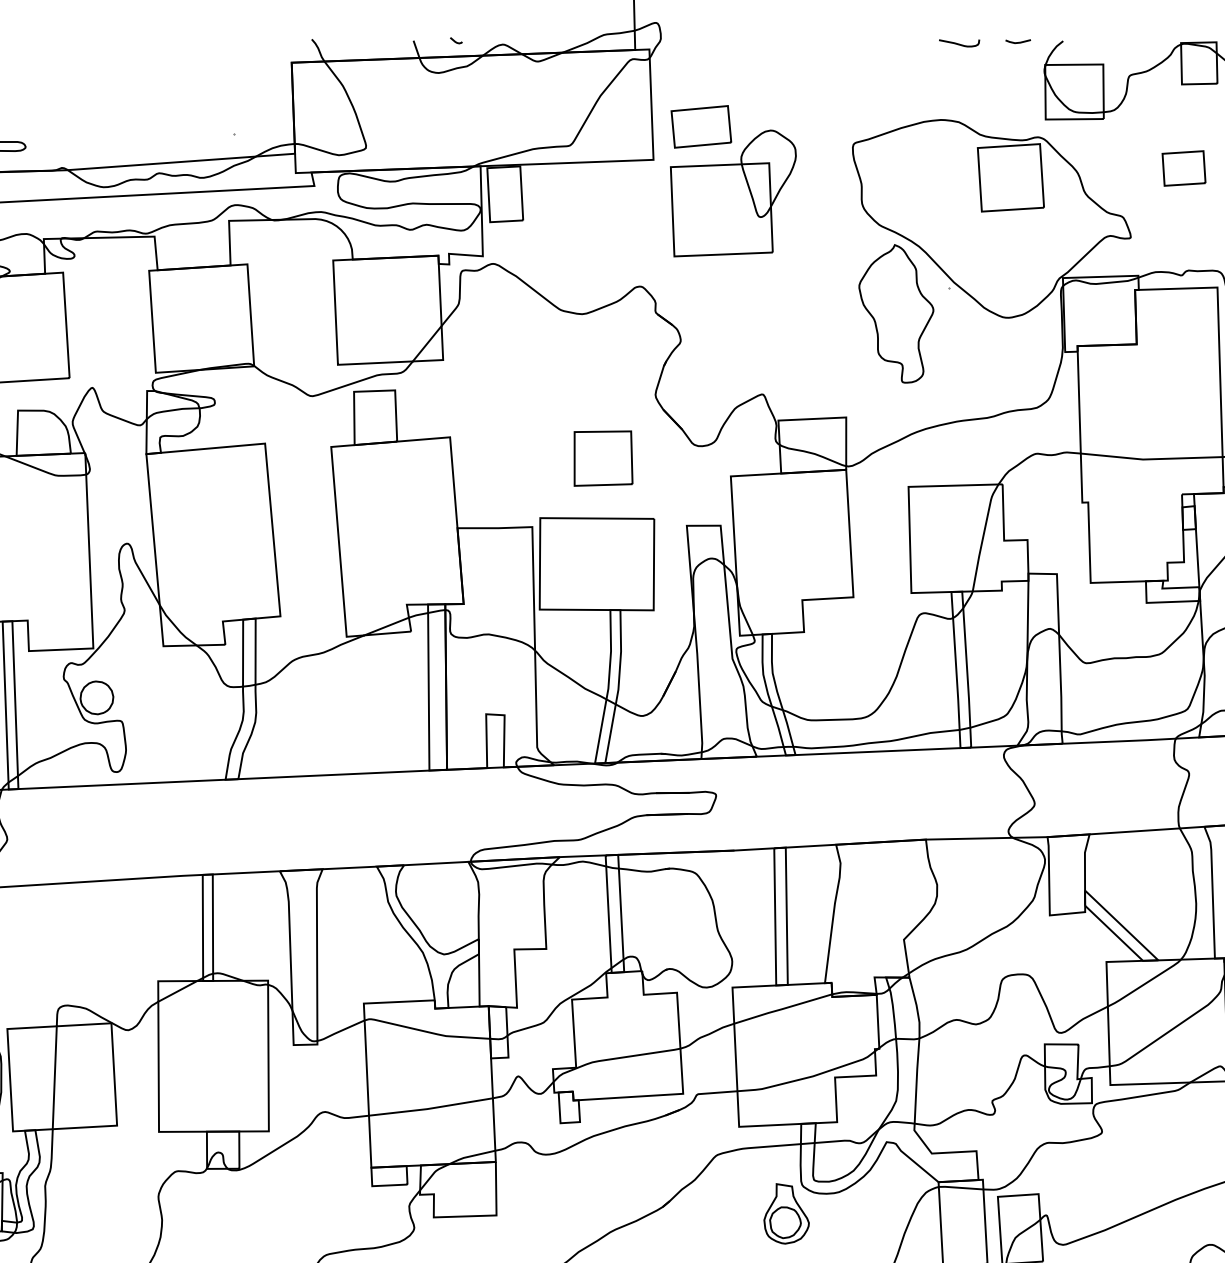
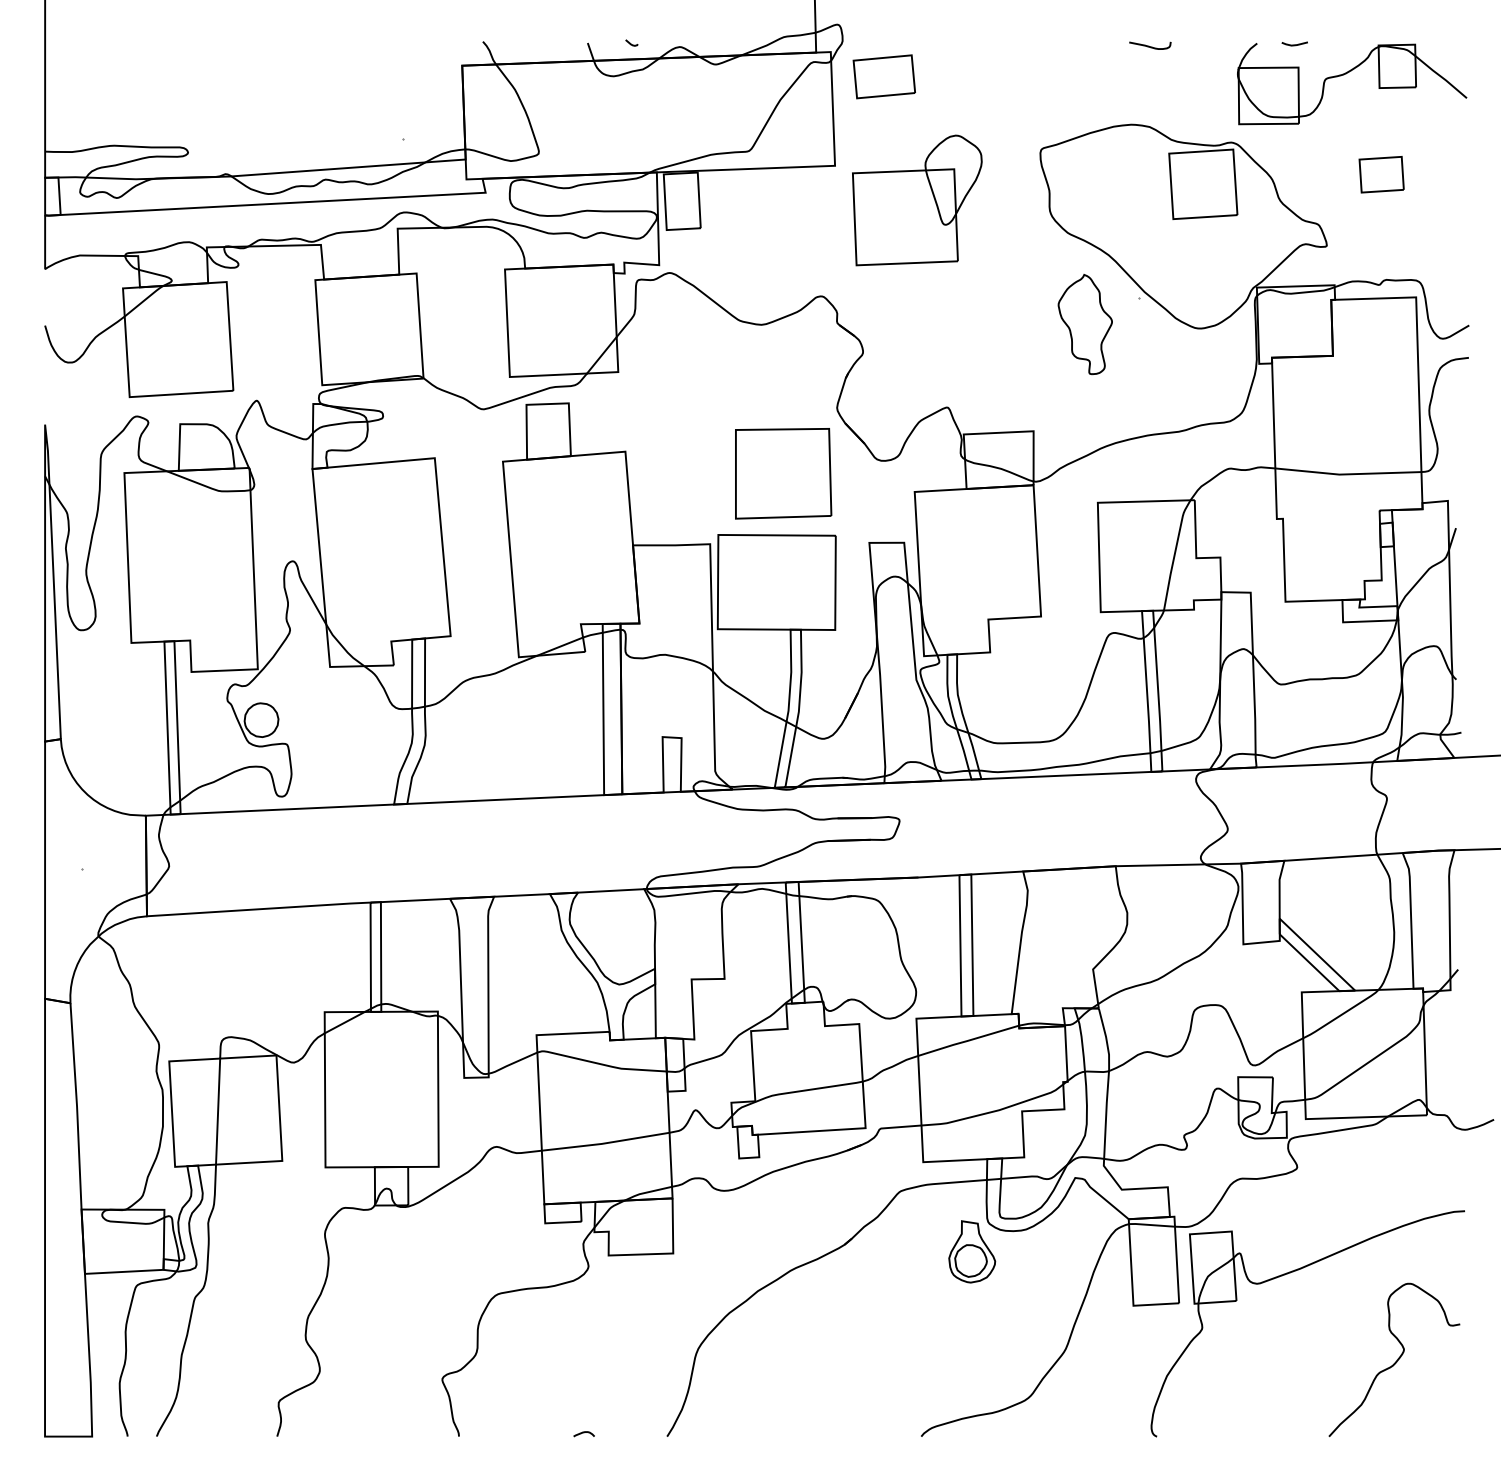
line: (1017, 42) -> (1294, 44), moved
part: (700, 126) -> (883, 76), moved
part: (896, 313) -> (1085, 324), size x0.7
part: (603, 458) -> (783, 473), size x1.6

